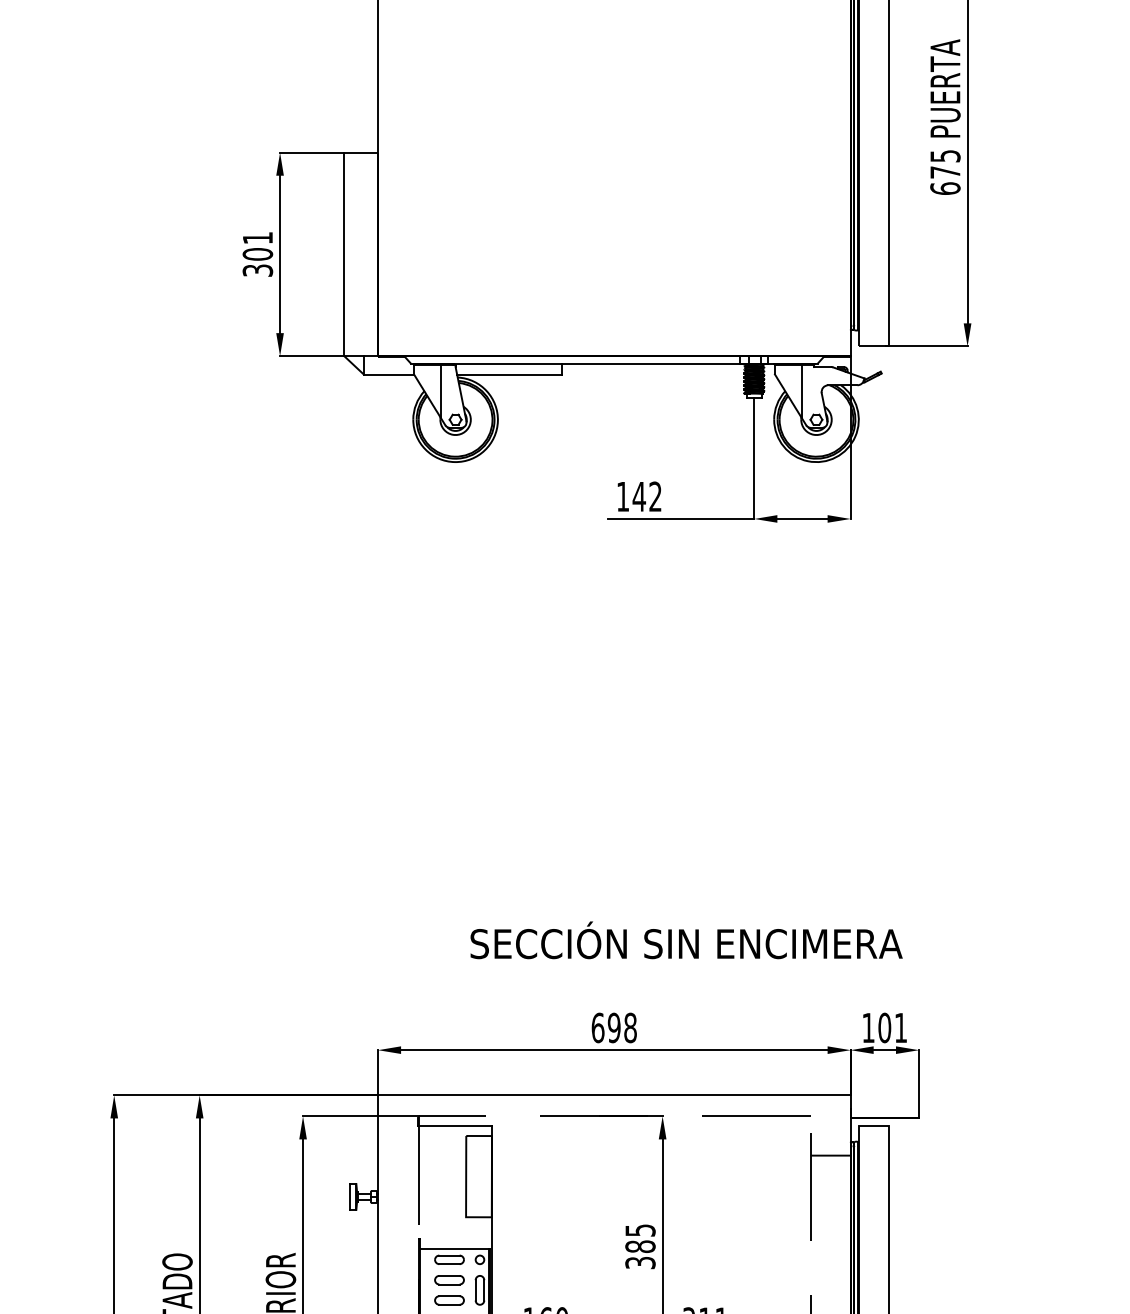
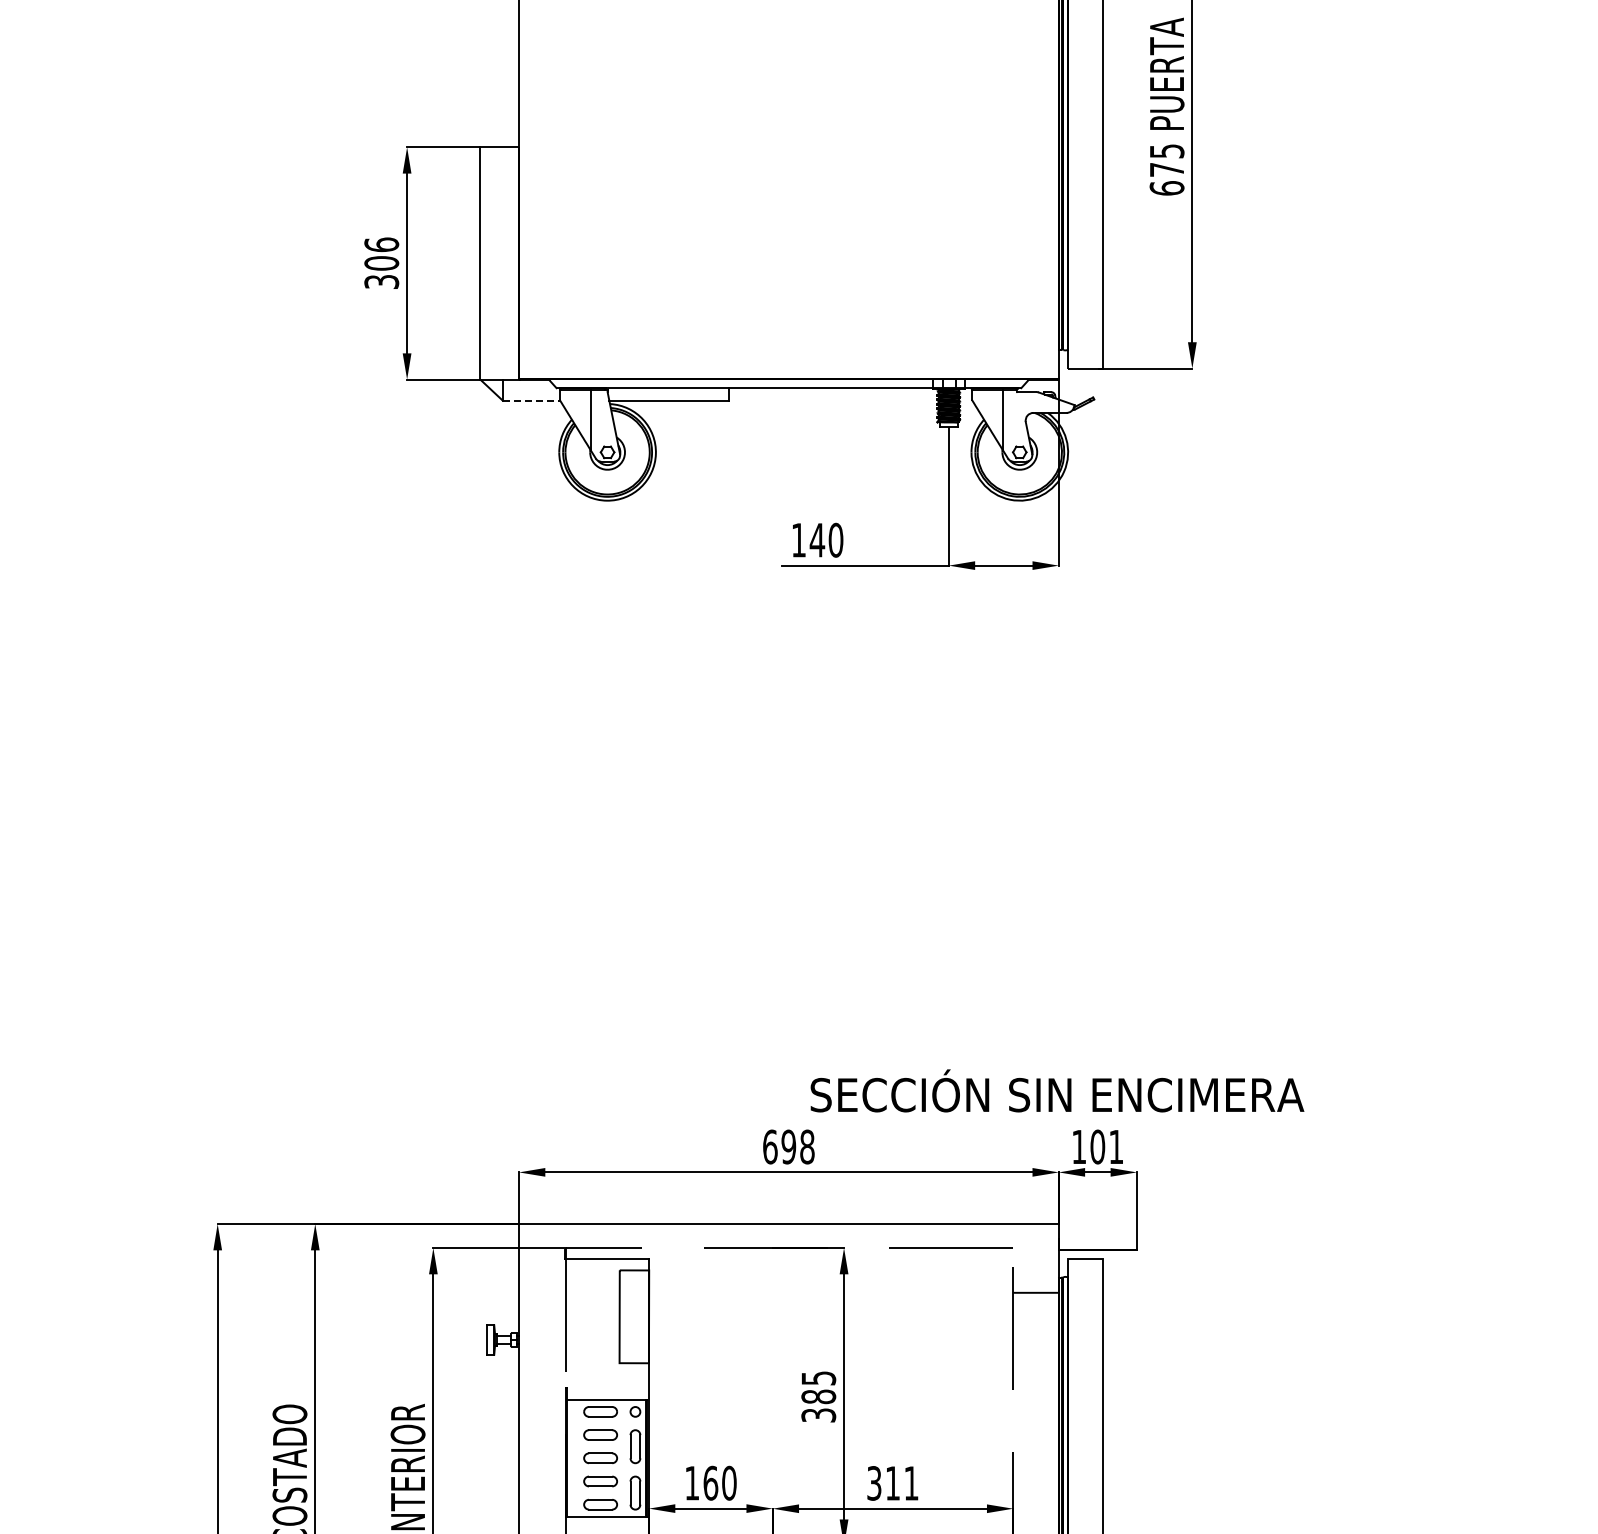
text: (257, 237) -> (381, 244), 301 -> 306
line: (388, 374) -> (531, 400), solid -> dashed
text: (655, 496) -> (835, 539), 142 -> 140
text: (686, 939) -> (1057, 1090), moved

